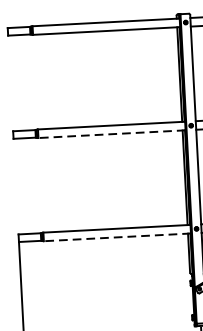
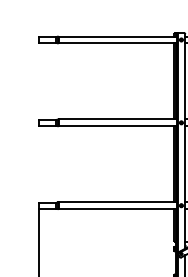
line: (111, 134) -> (117, 126), dashed -> solid
line: (117, 237) -> (117, 209), dashed -> solid

